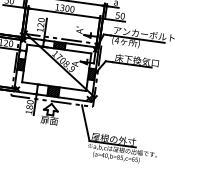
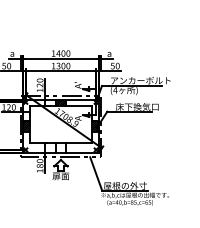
hatch: (53, 91) -> (60, 147), removed

